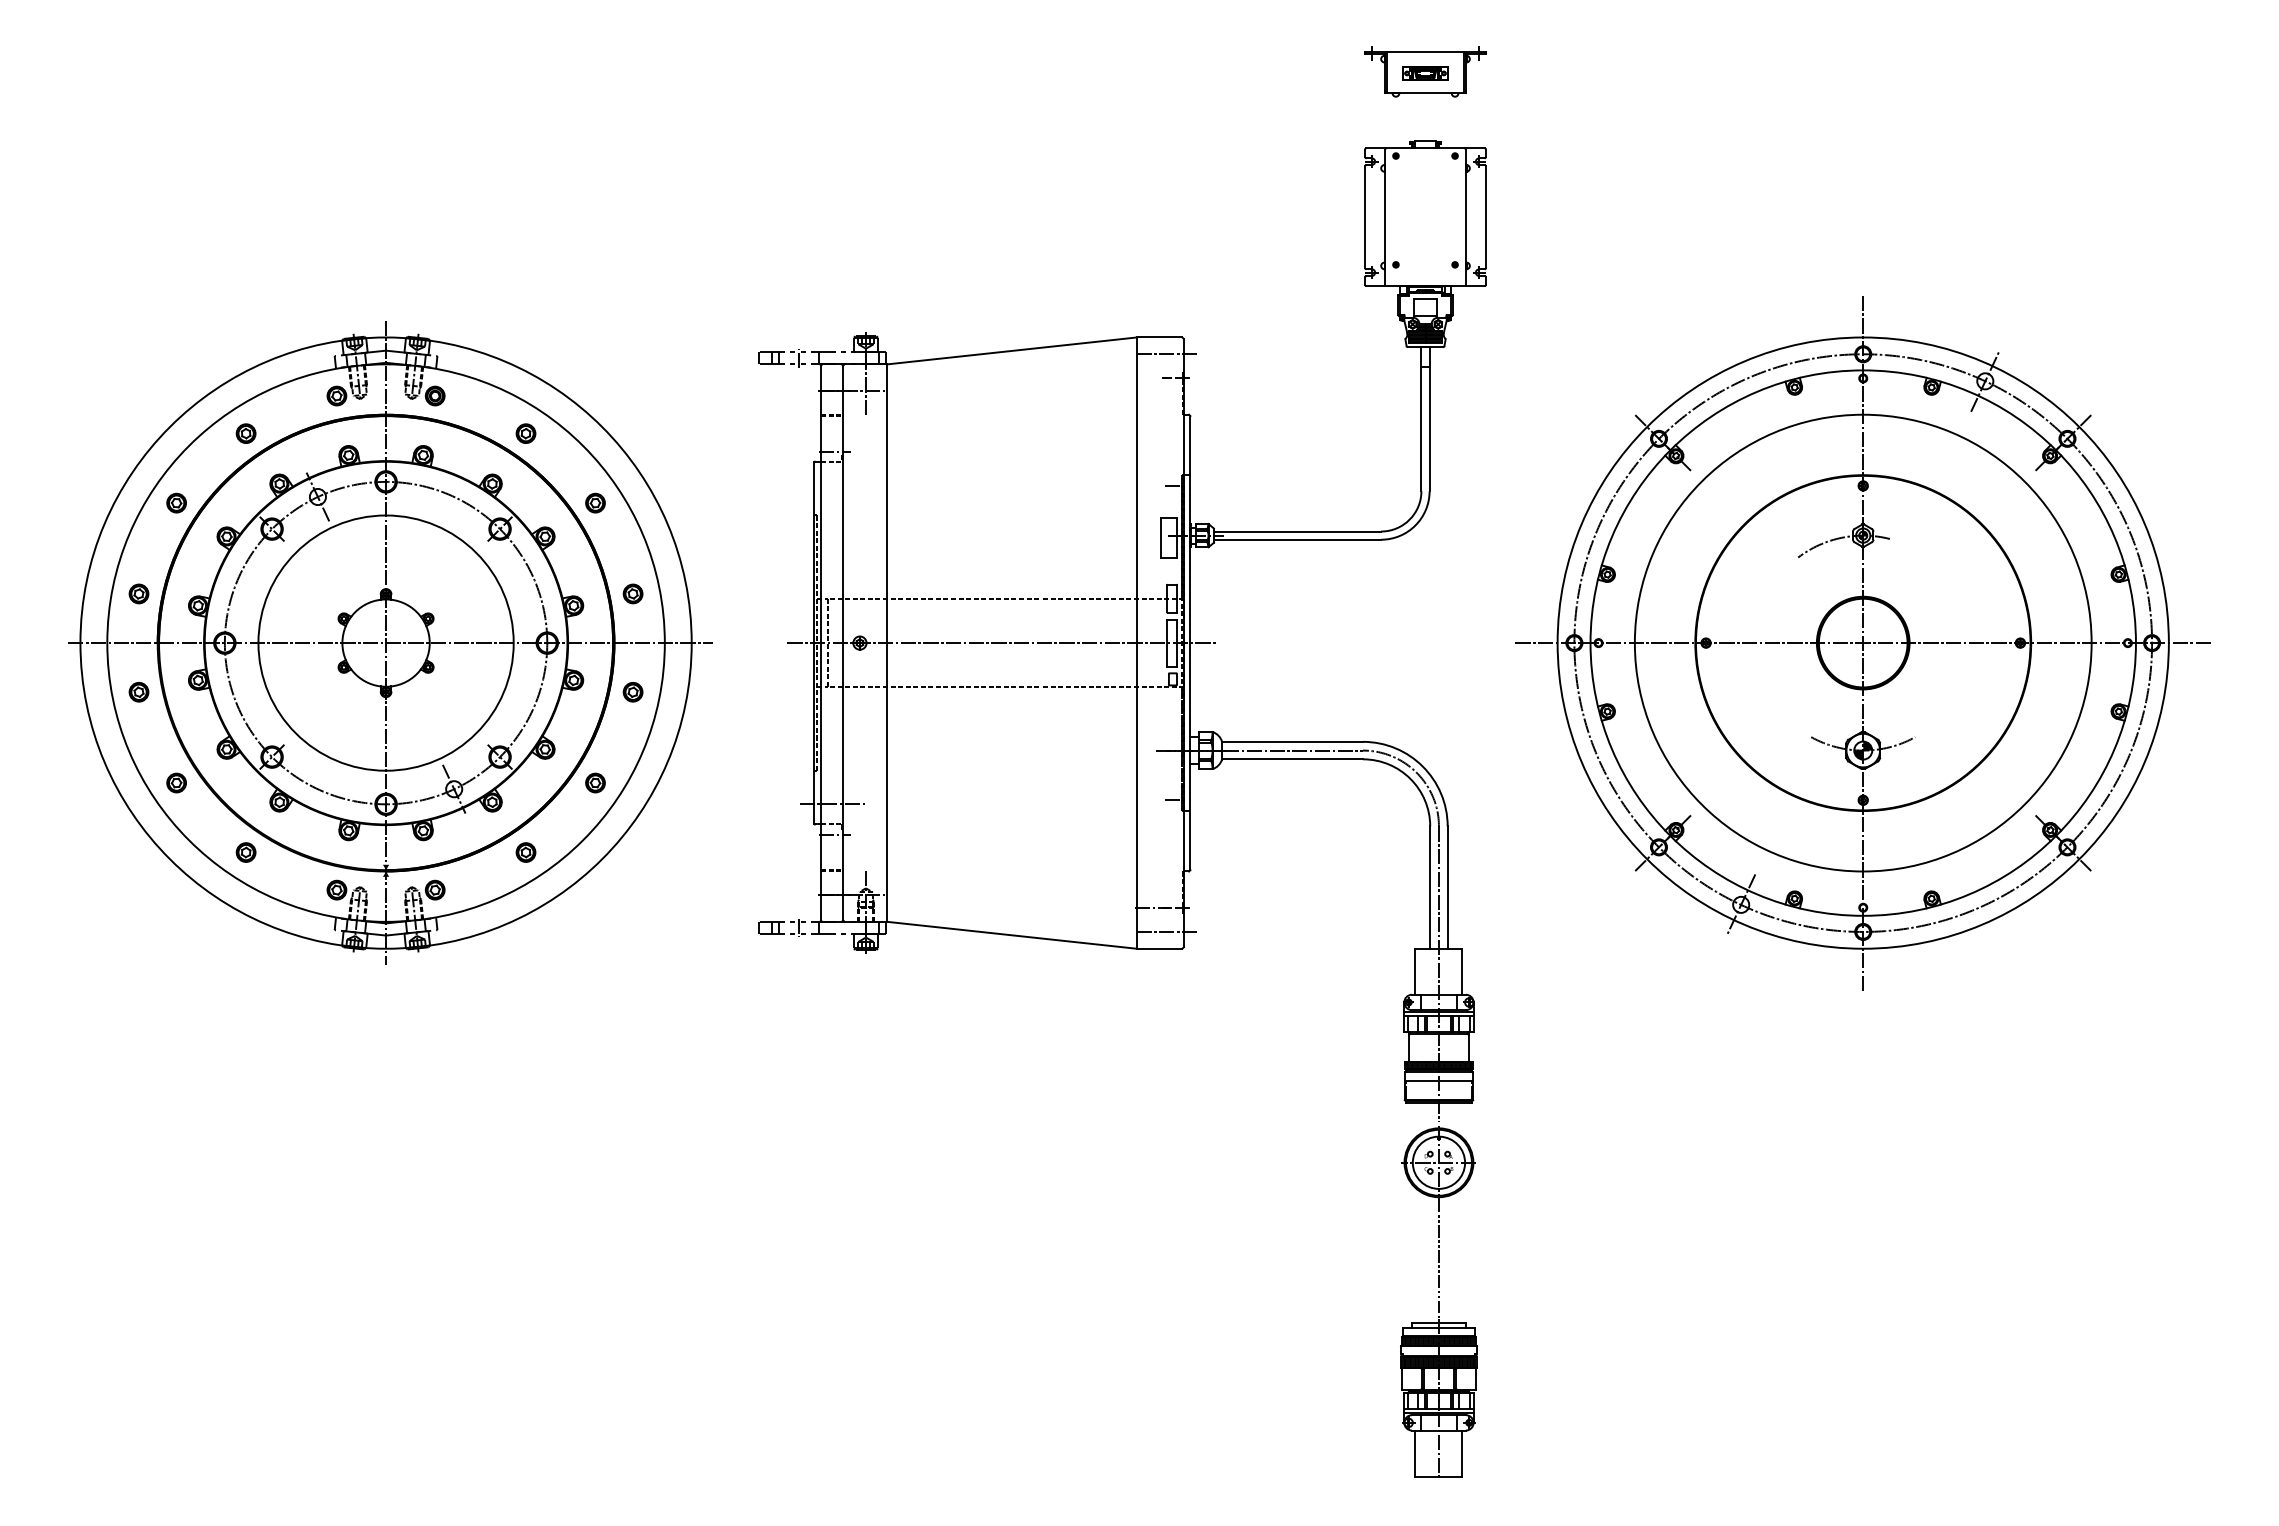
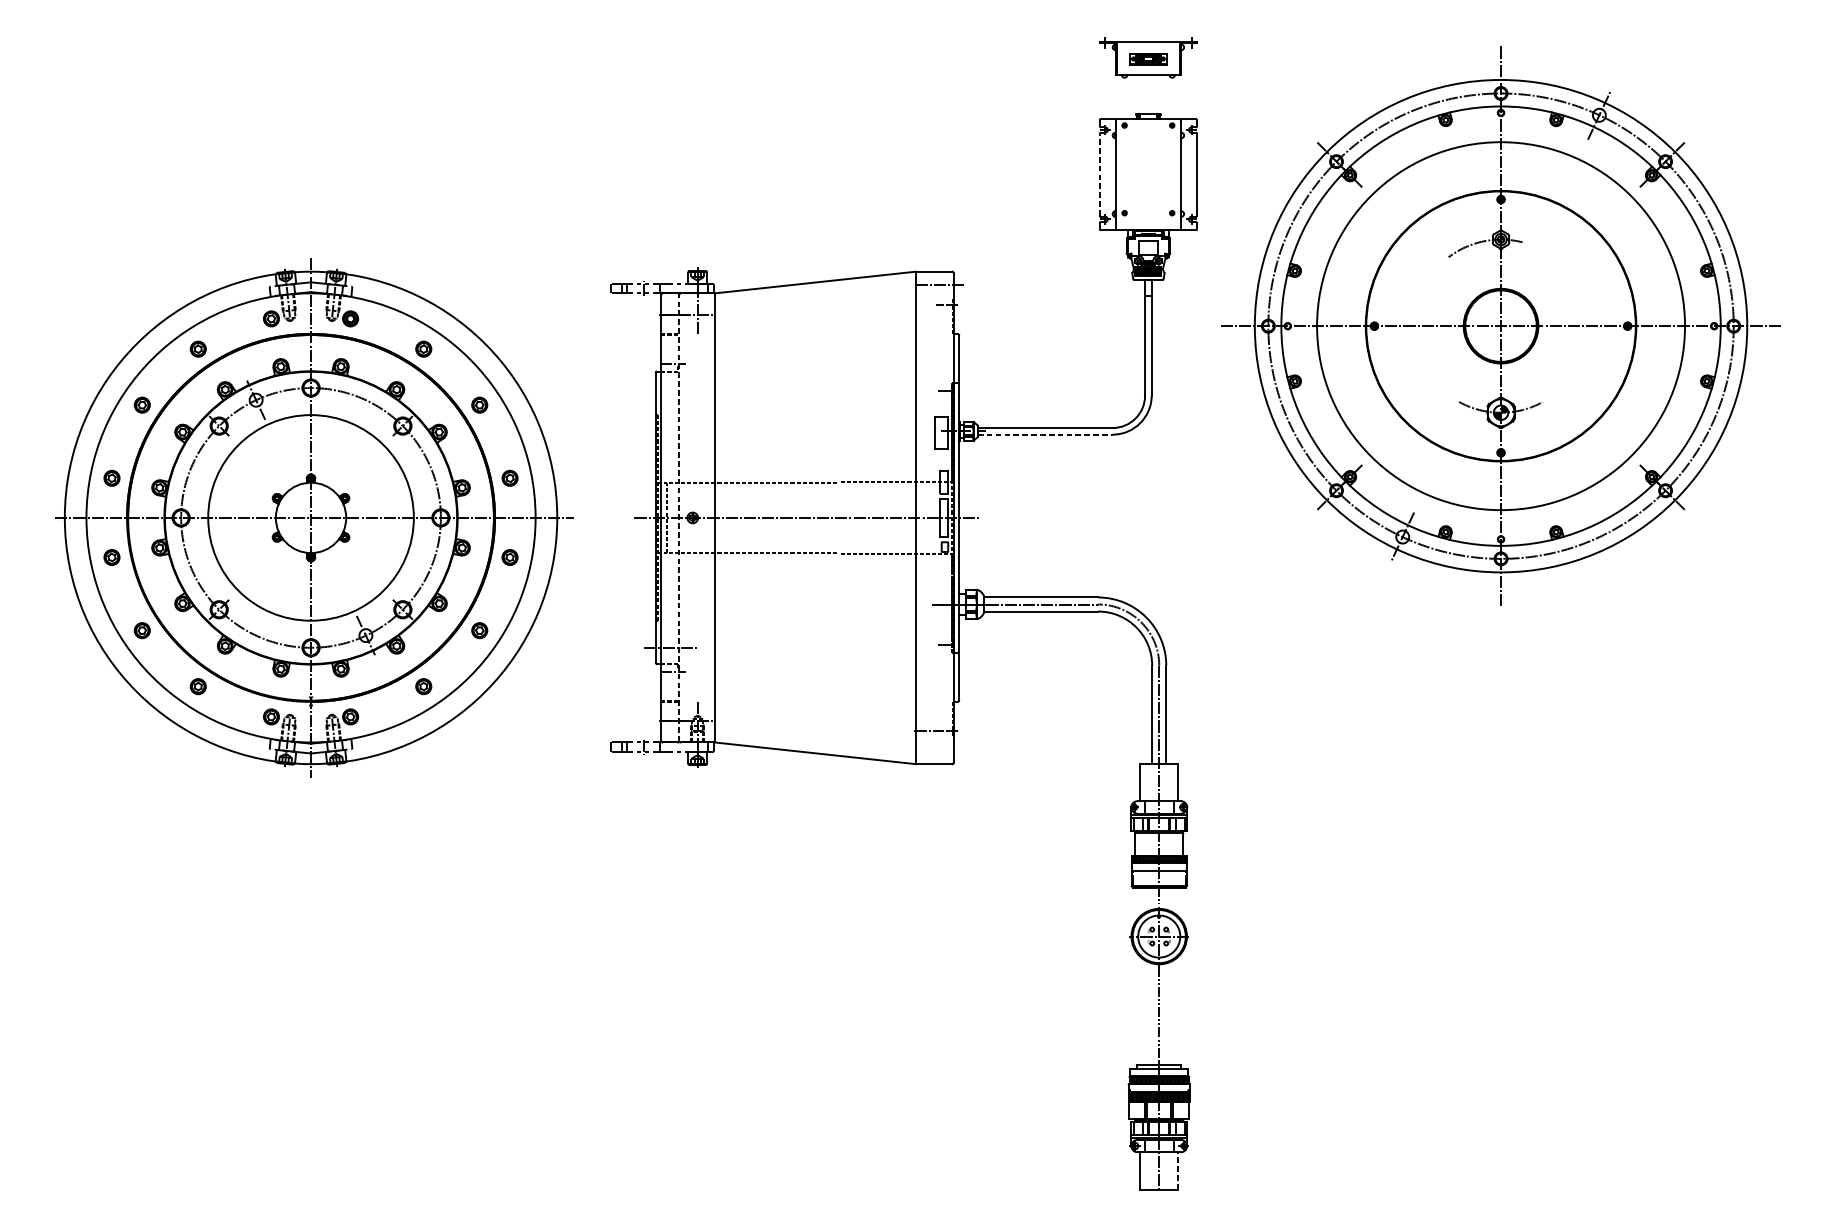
line: (1365, 217) -> (1100, 175), solid -> dashed
line: (1297, 539) -> (1045, 434), solid -> dashed
line: (843, 642) -> (679, 517), solid -> dashed
part: (1862, 643) -> (1500, 326), moved
line: (1167, 931) -> (940, 750), removed
line: (1462, 1453) -> (1178, 1170), solid -> dashed

